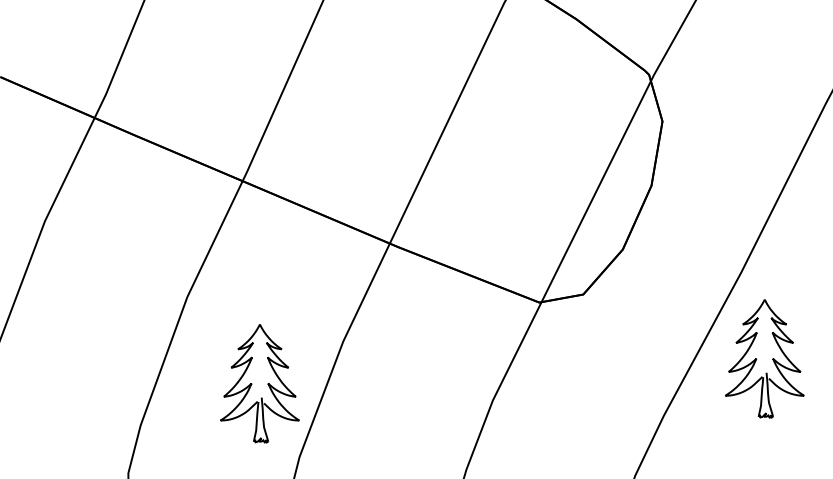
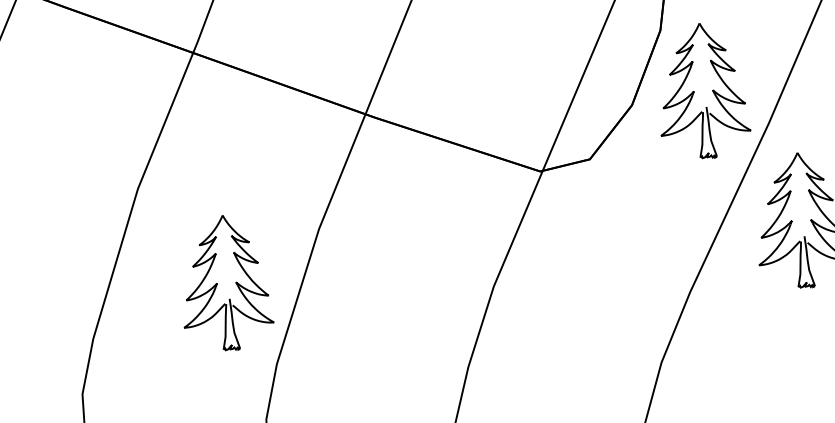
part: (685, 240) -> (702, 90), added

